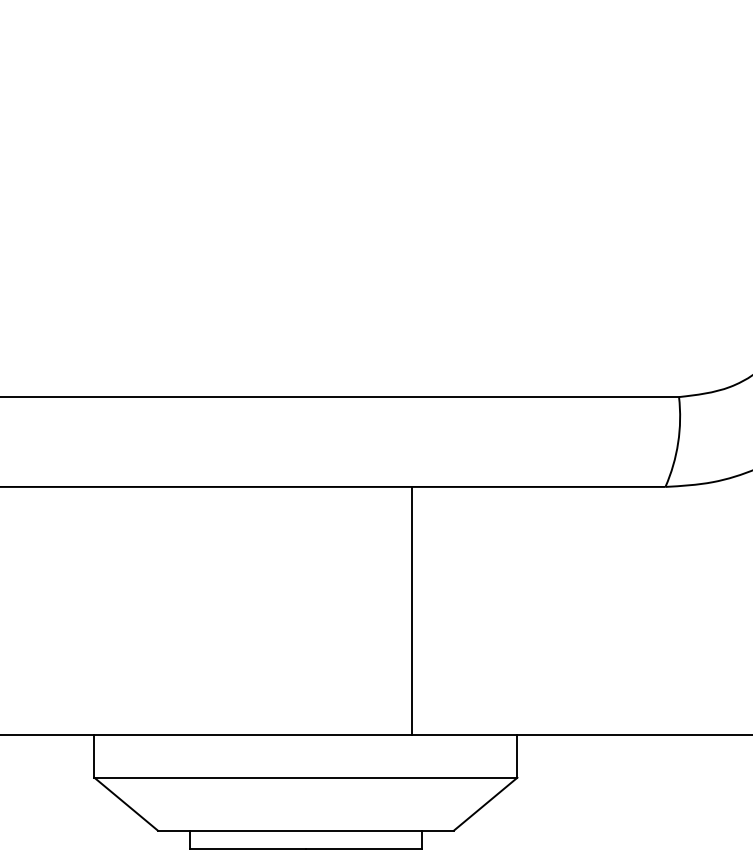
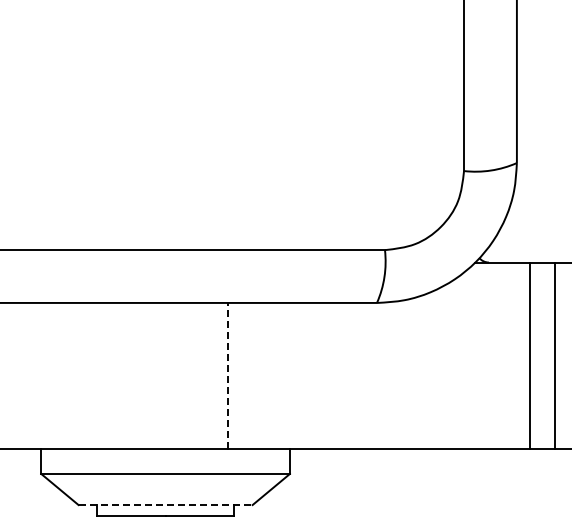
line: (411, 610) -> (227, 375), solid -> dashed
line: (307, 831) -> (166, 505), solid -> dashed

